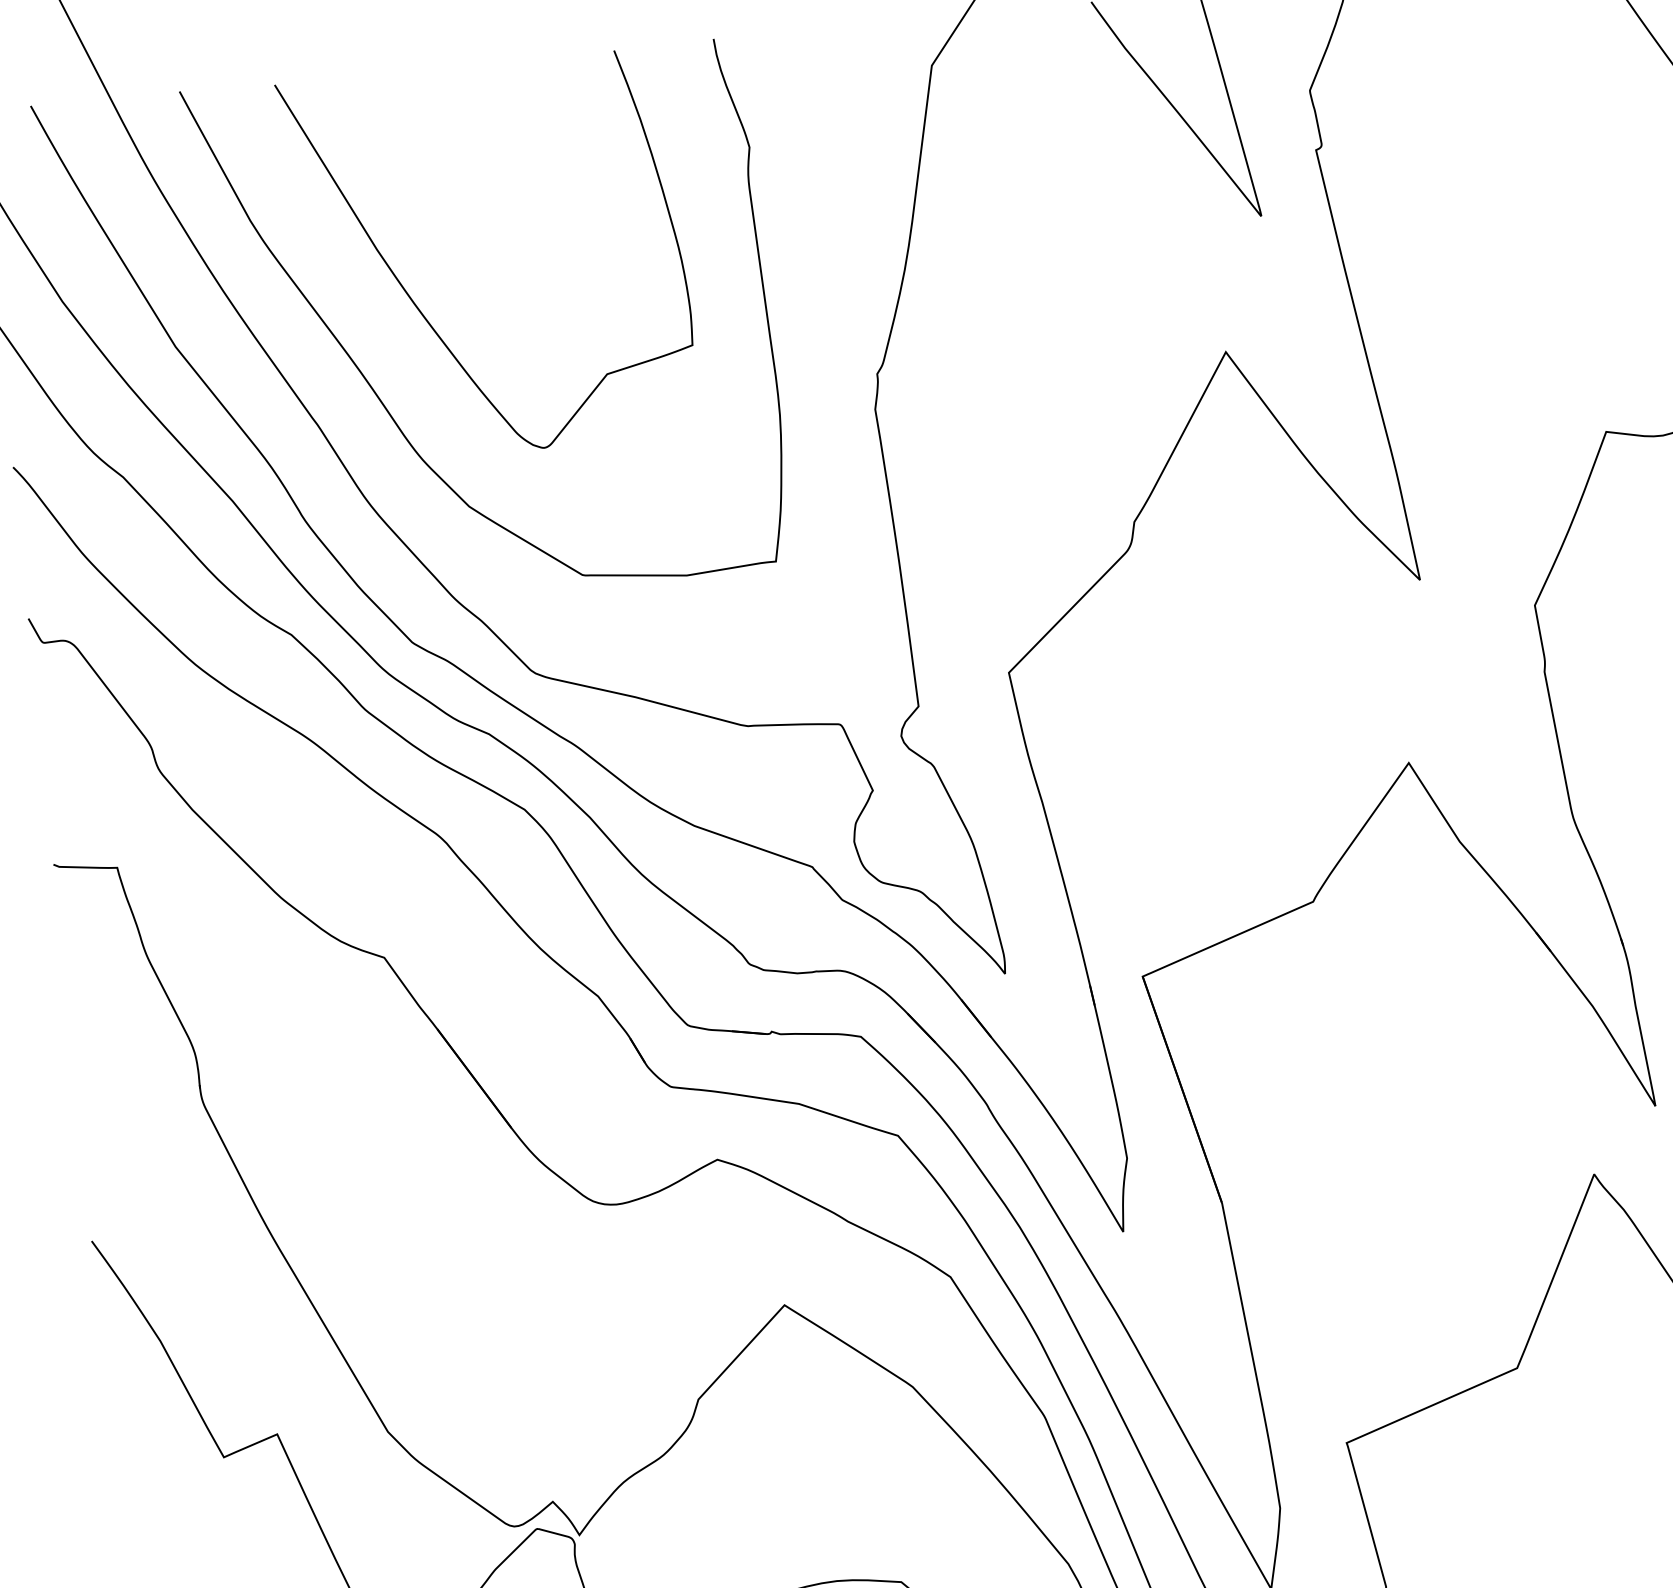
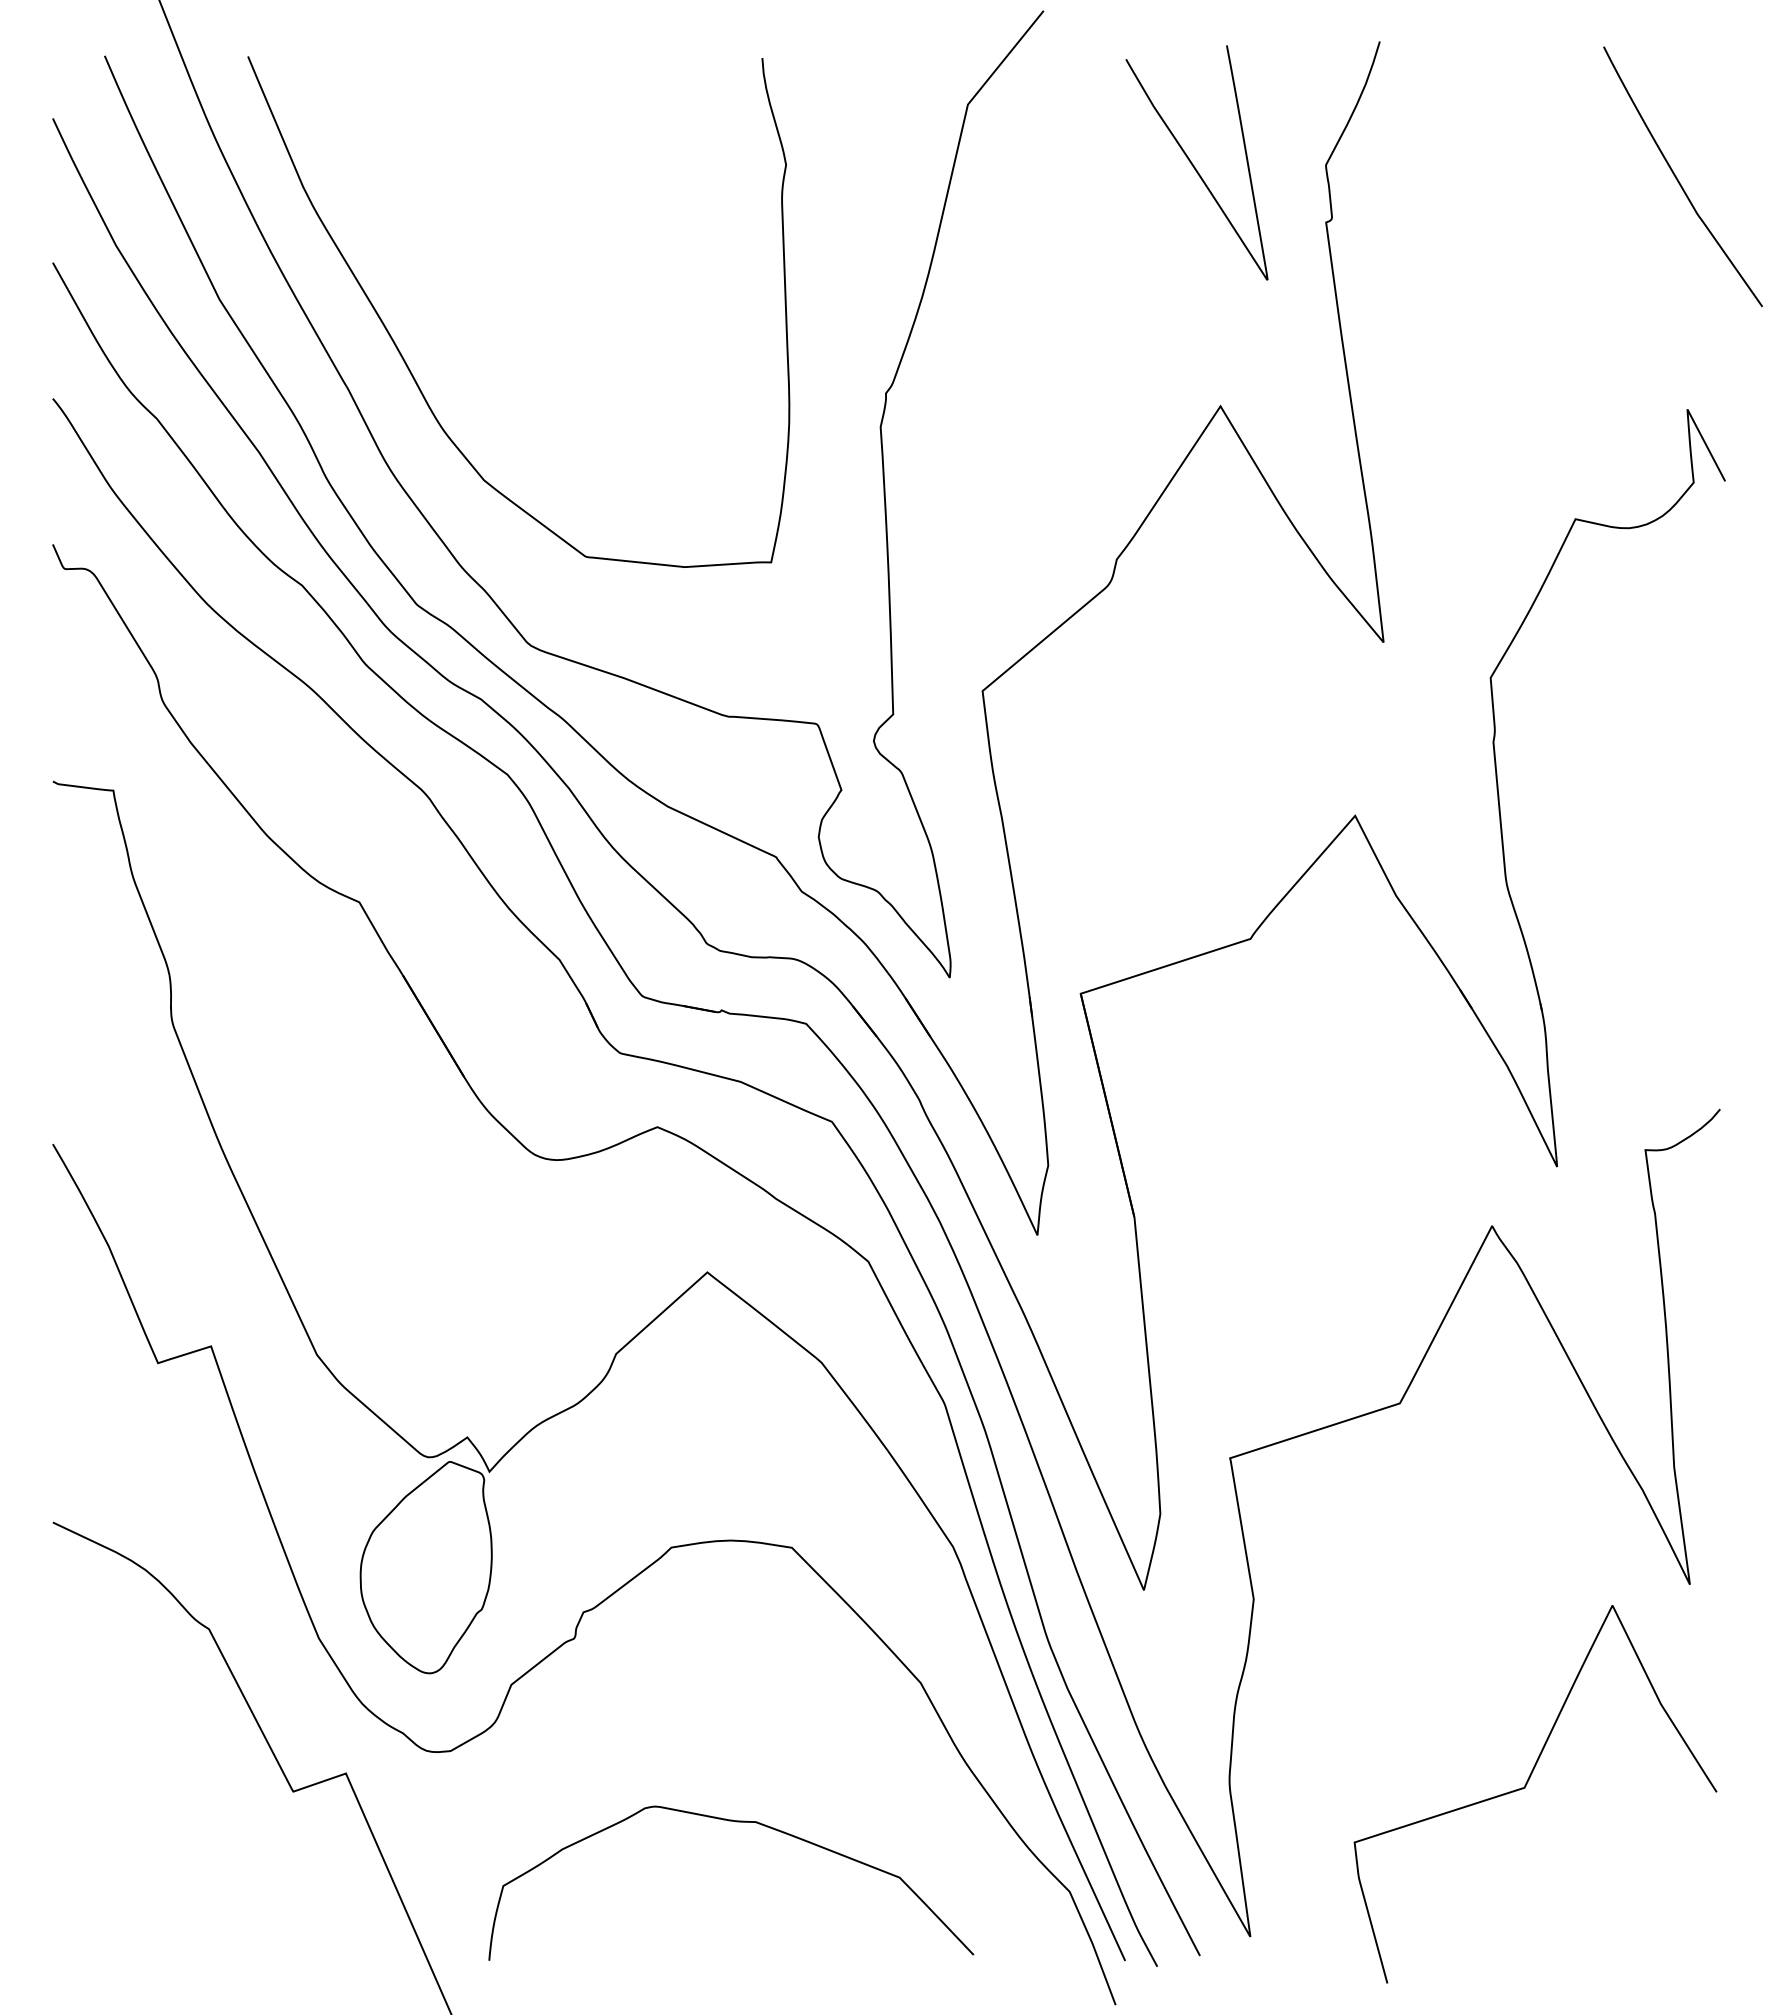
curve: (421, 311) -> (457, 289), removed

